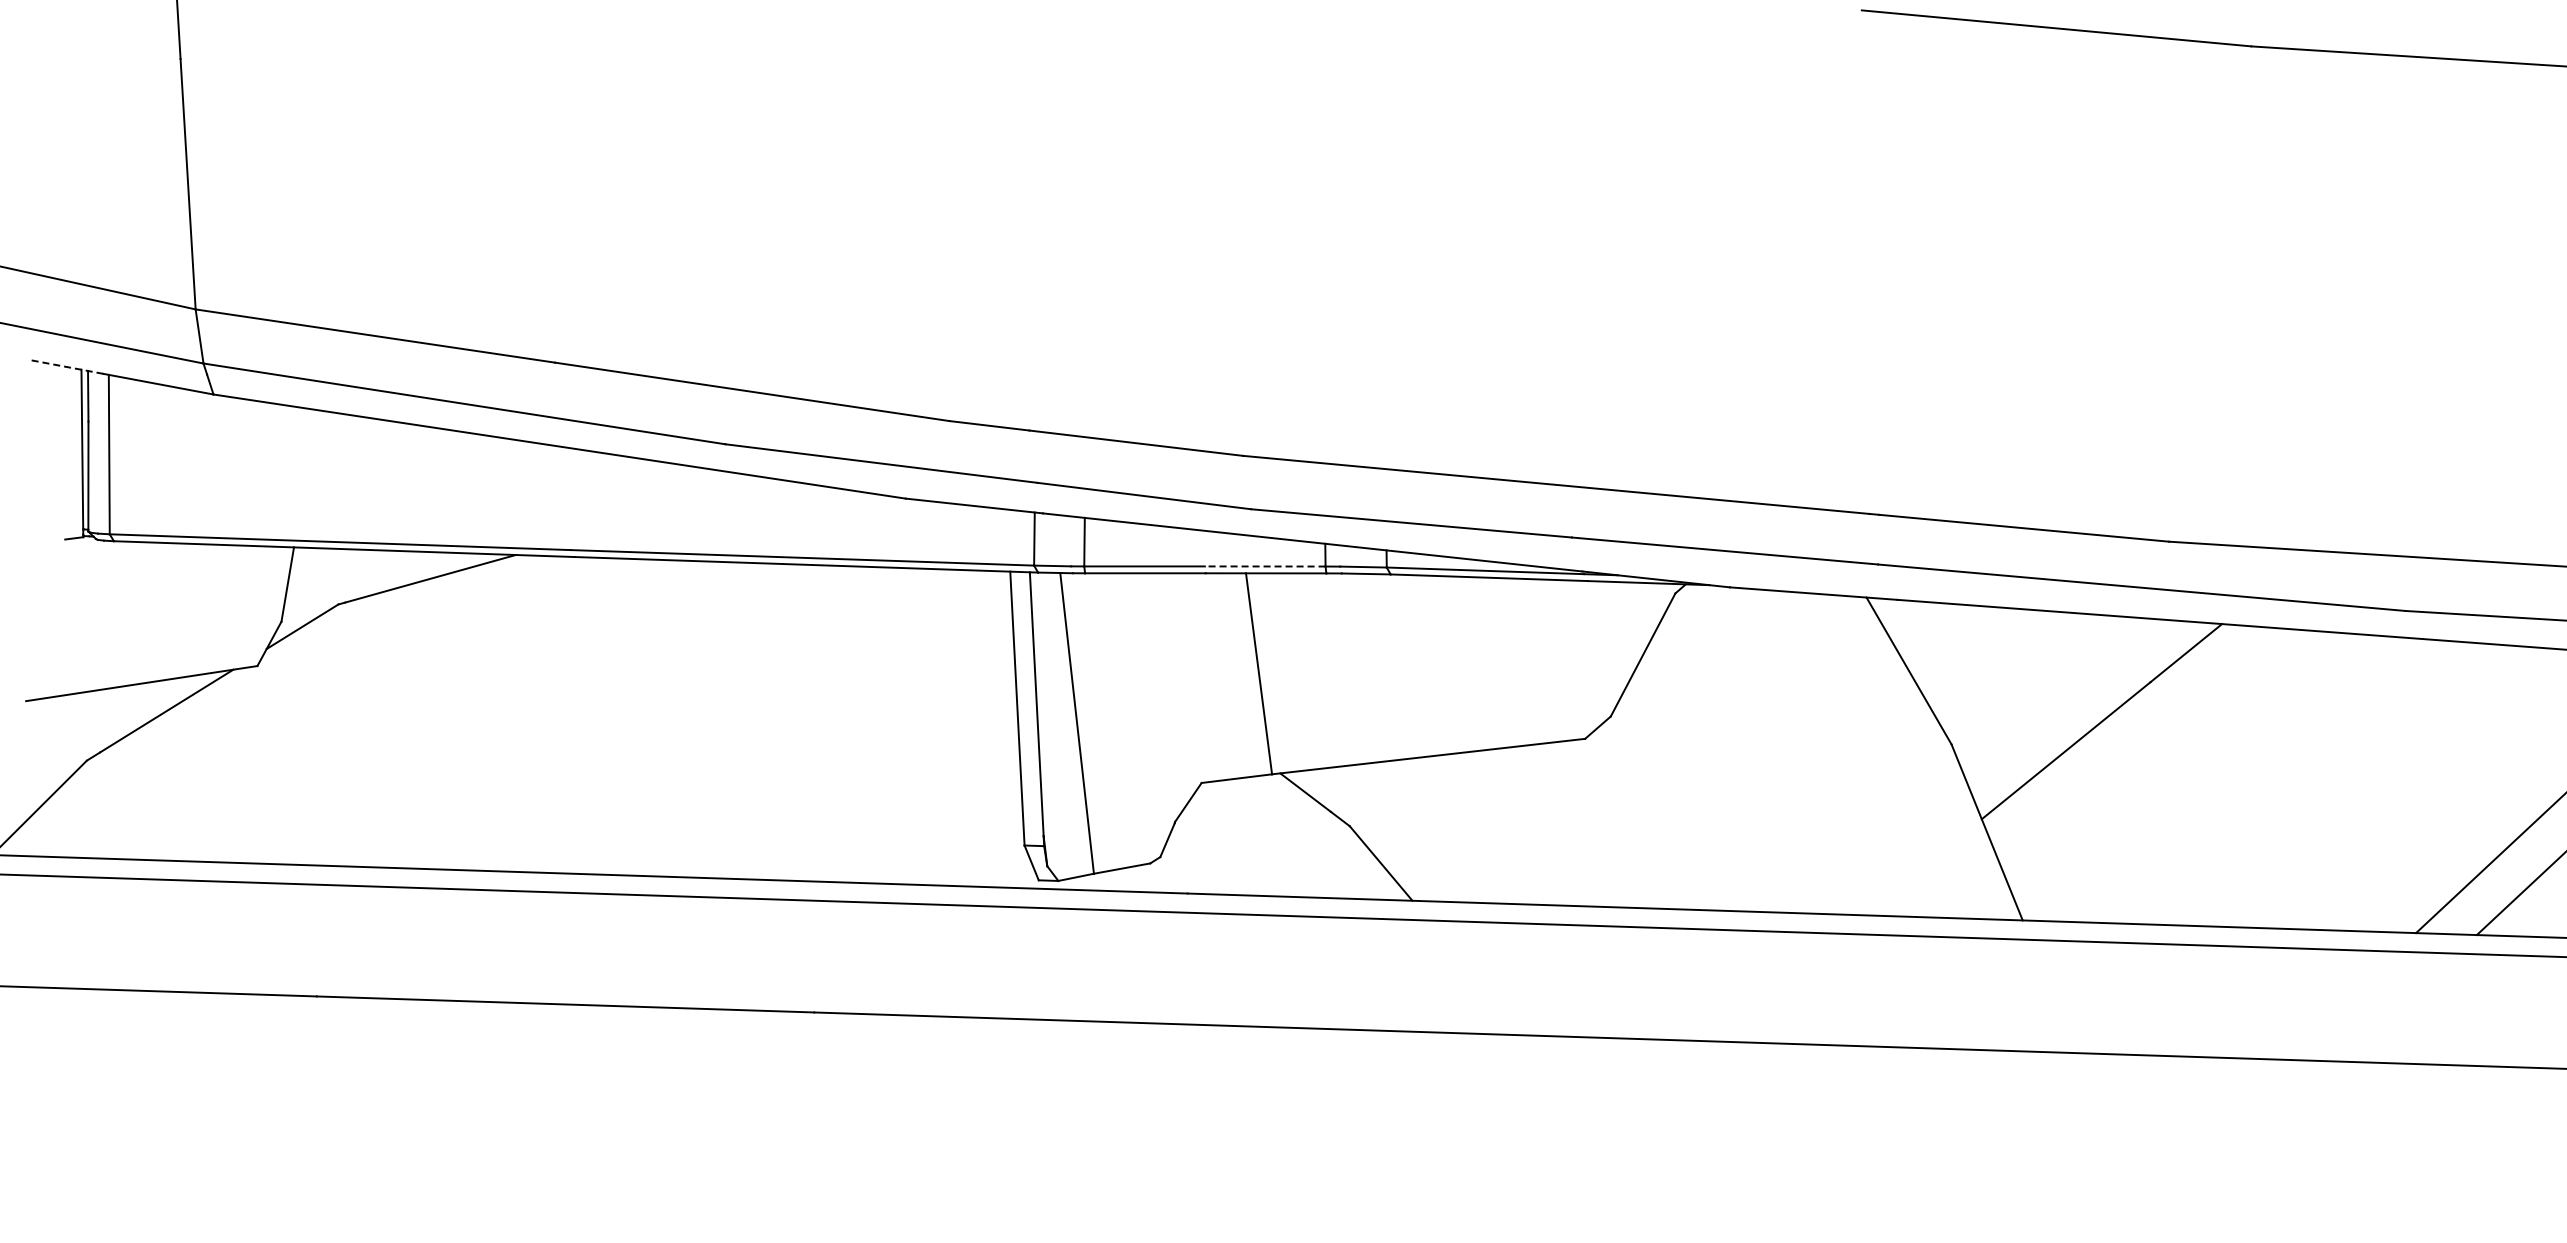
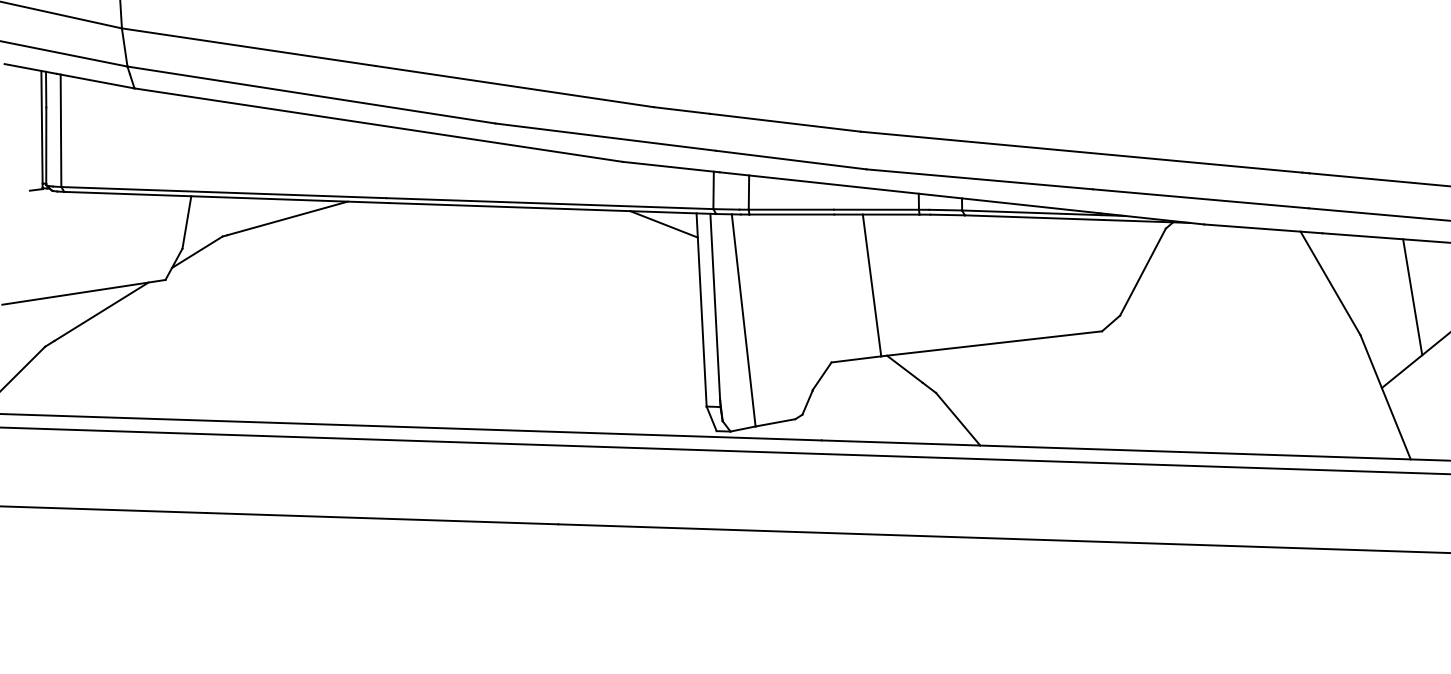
line: (66, 366) -> (30, 68), dashed -> solid
line: (1264, 566) -> (875, 209), dashed -> solid
line: (964, 586) -> (664, 223), added
line: (2025, 690) -> (1412, 297), added

